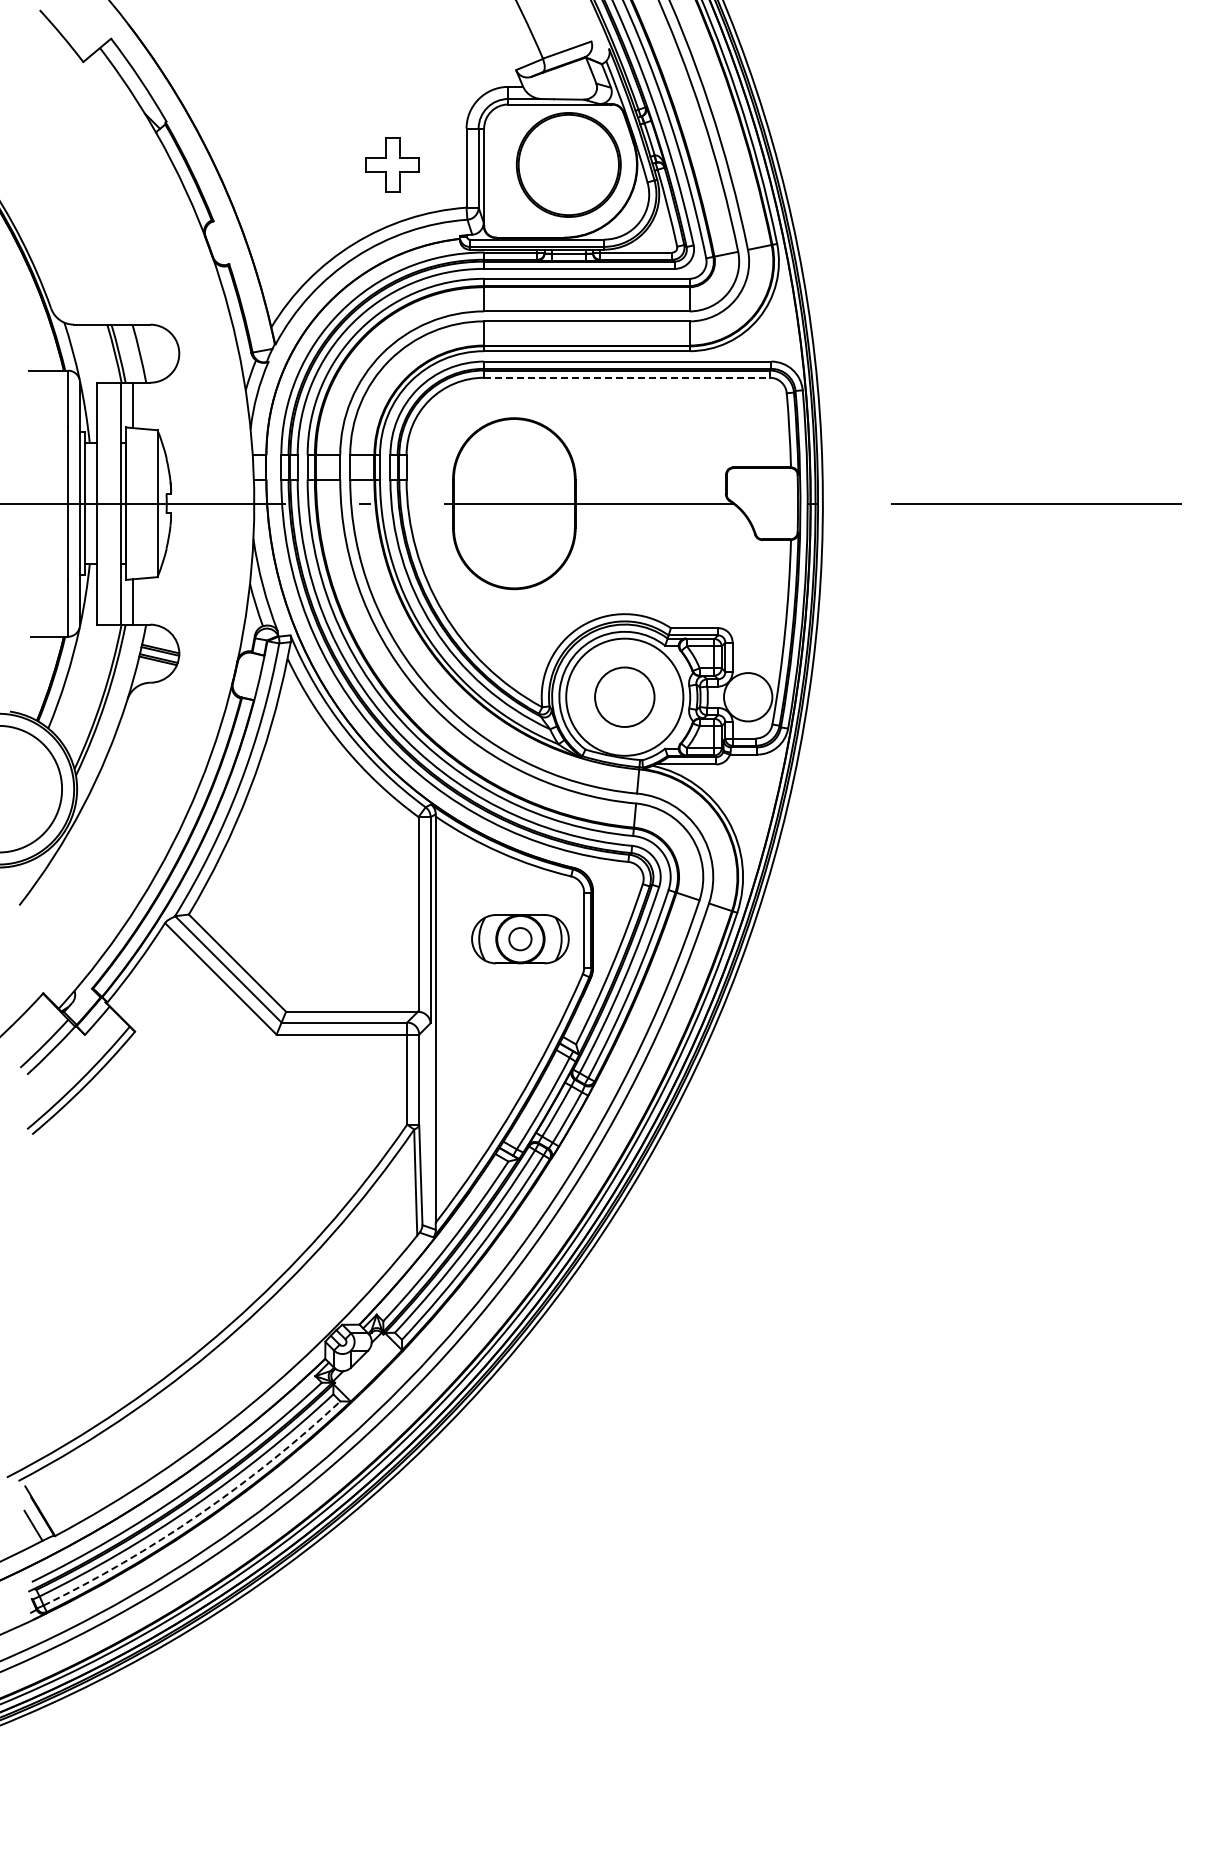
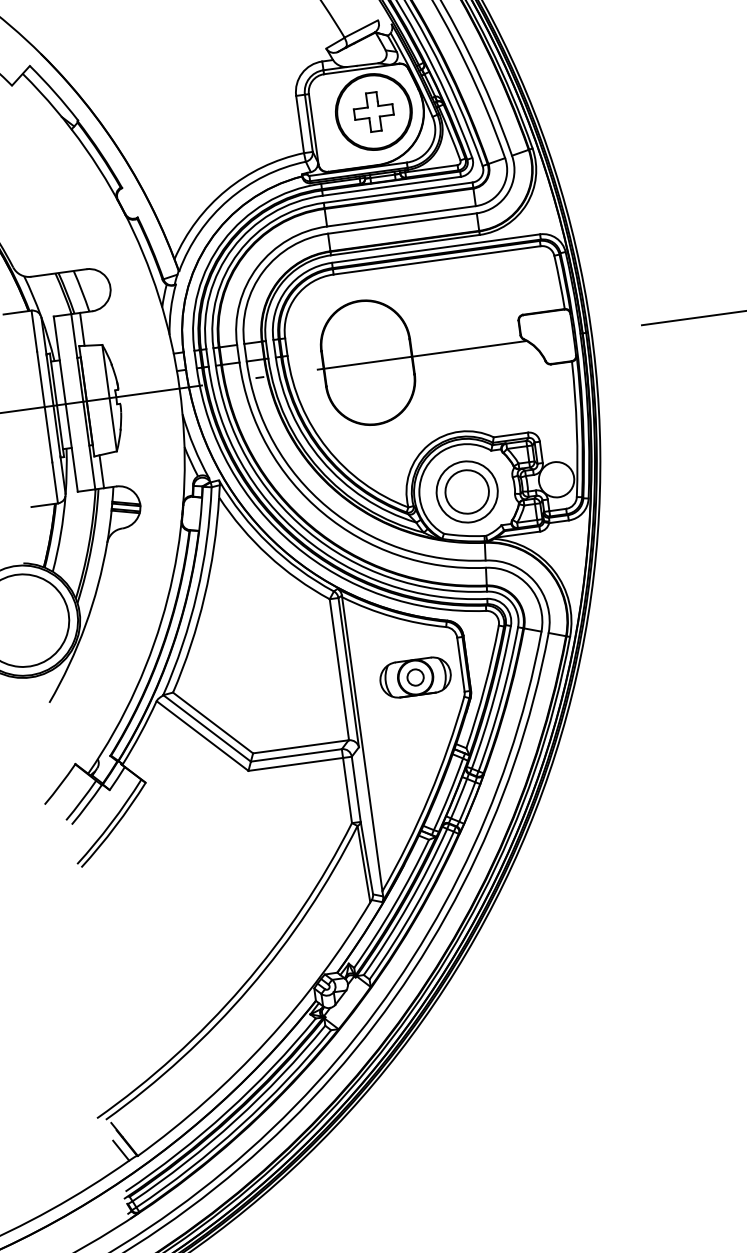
part: (392, 164) -> (373, 111), moved
line: (627, 377) -> (437, 260), dashed -> solid
circle: (624, 697) -> (467, 492), size x0.71
arc: (199, 1514) -> (240, 1126), dashed -> solid

